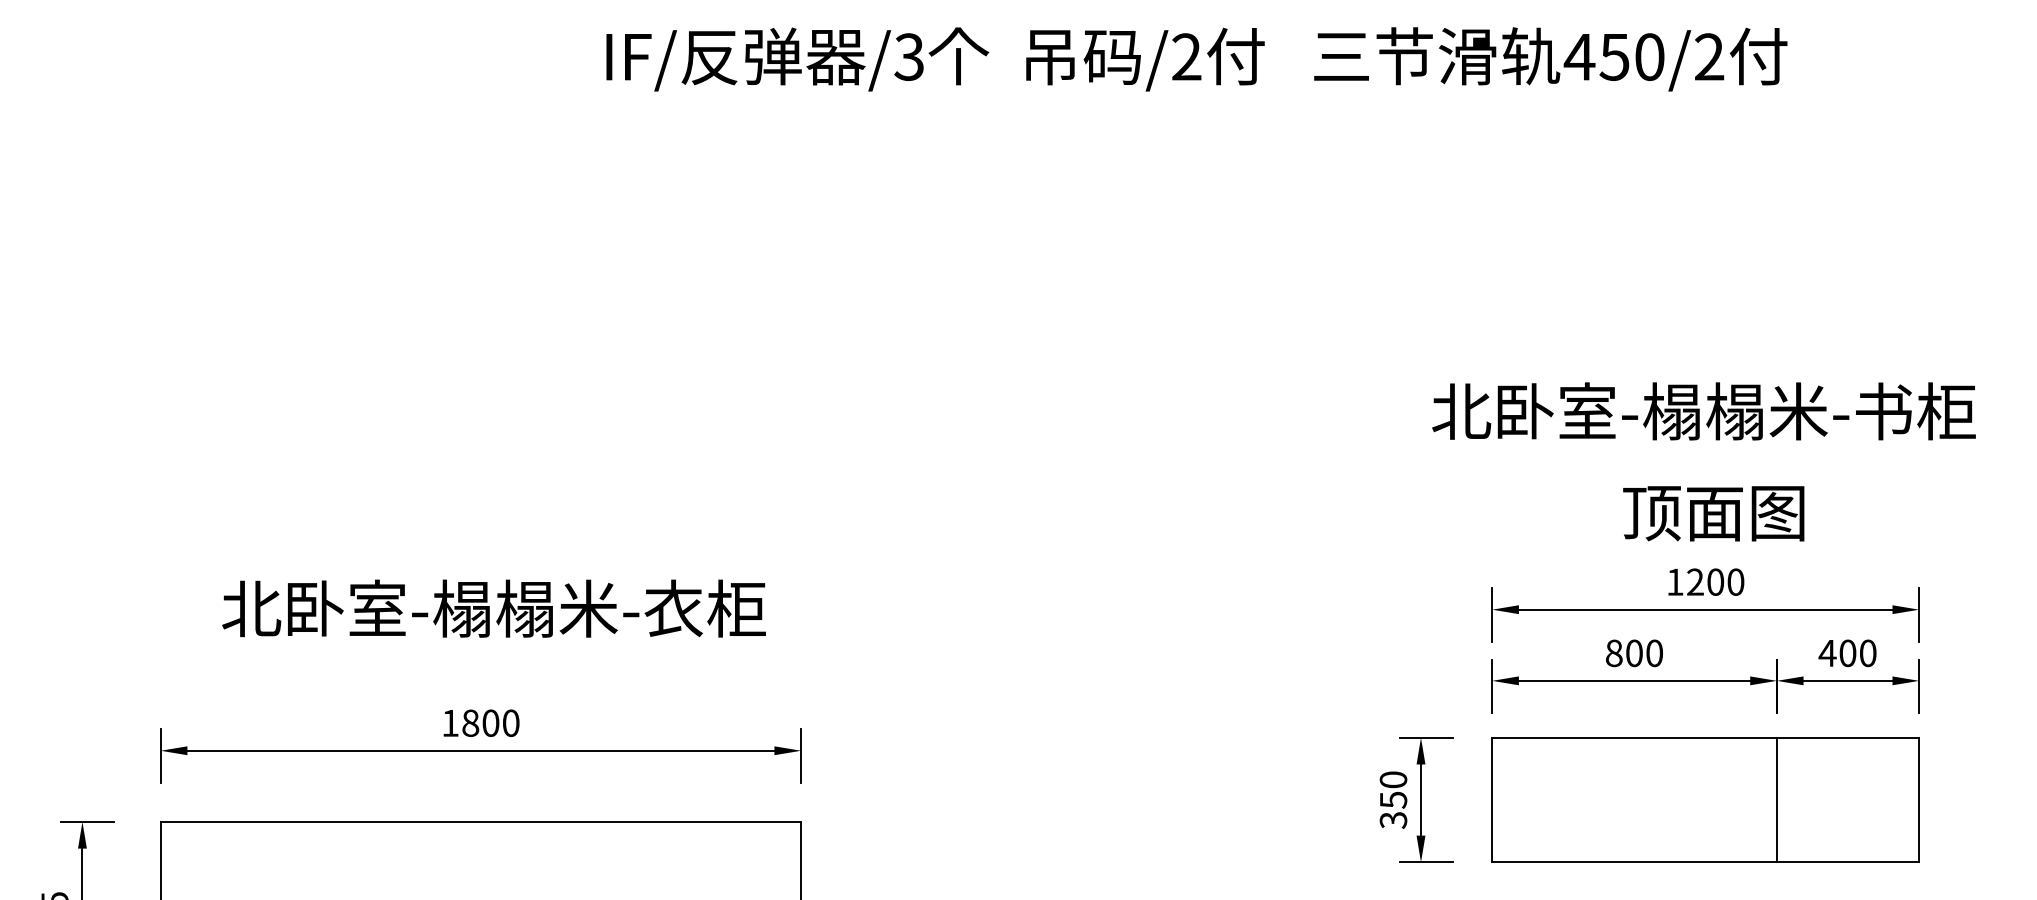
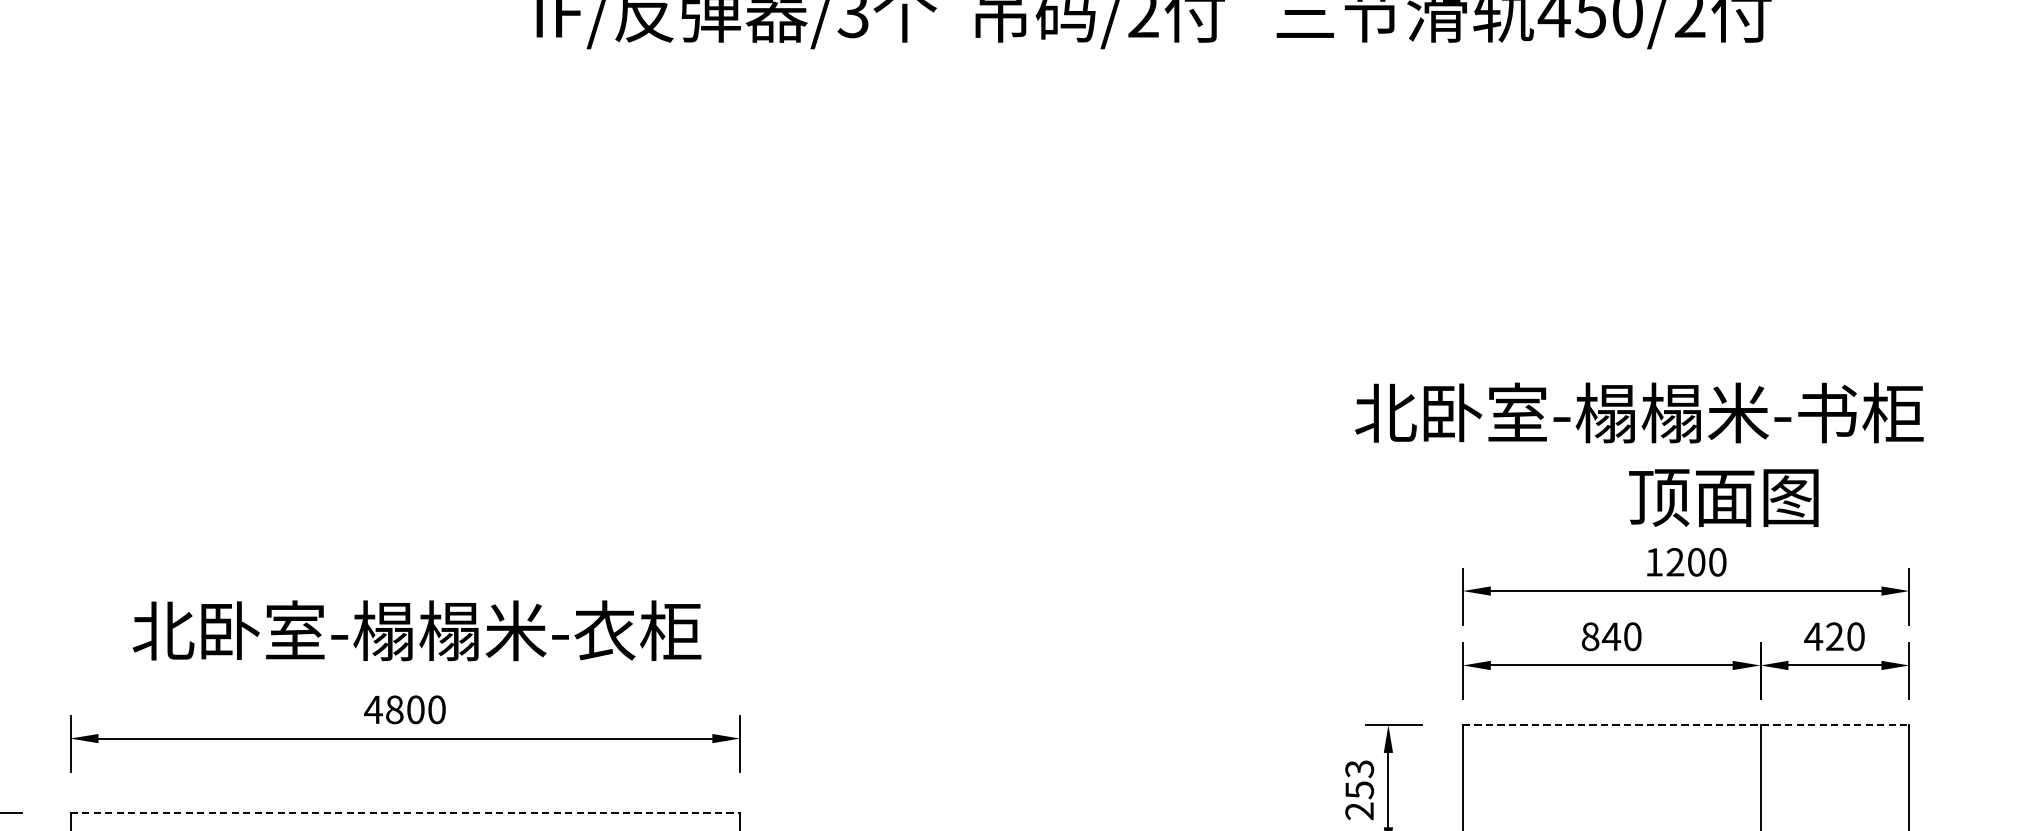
text: (1703, 411) -> (1638, 413), moved
text: (1713, 513) -> (1723, 497), moved
text: (493, 608) -> (416, 630), moved
text: (1634, 653) -> (1611, 636), 800 -> 840
text: (1847, 653) -> (1834, 636), 400 -> 420
text: (450, 723) -> (373, 710), 1800 -> 4800
line: (1706, 737) -> (1686, 724), solid -> dashed
text: (1393, 800) -> (1359, 790), 350 -> 253
line: (481, 821) -> (405, 812), solid -> dashed

